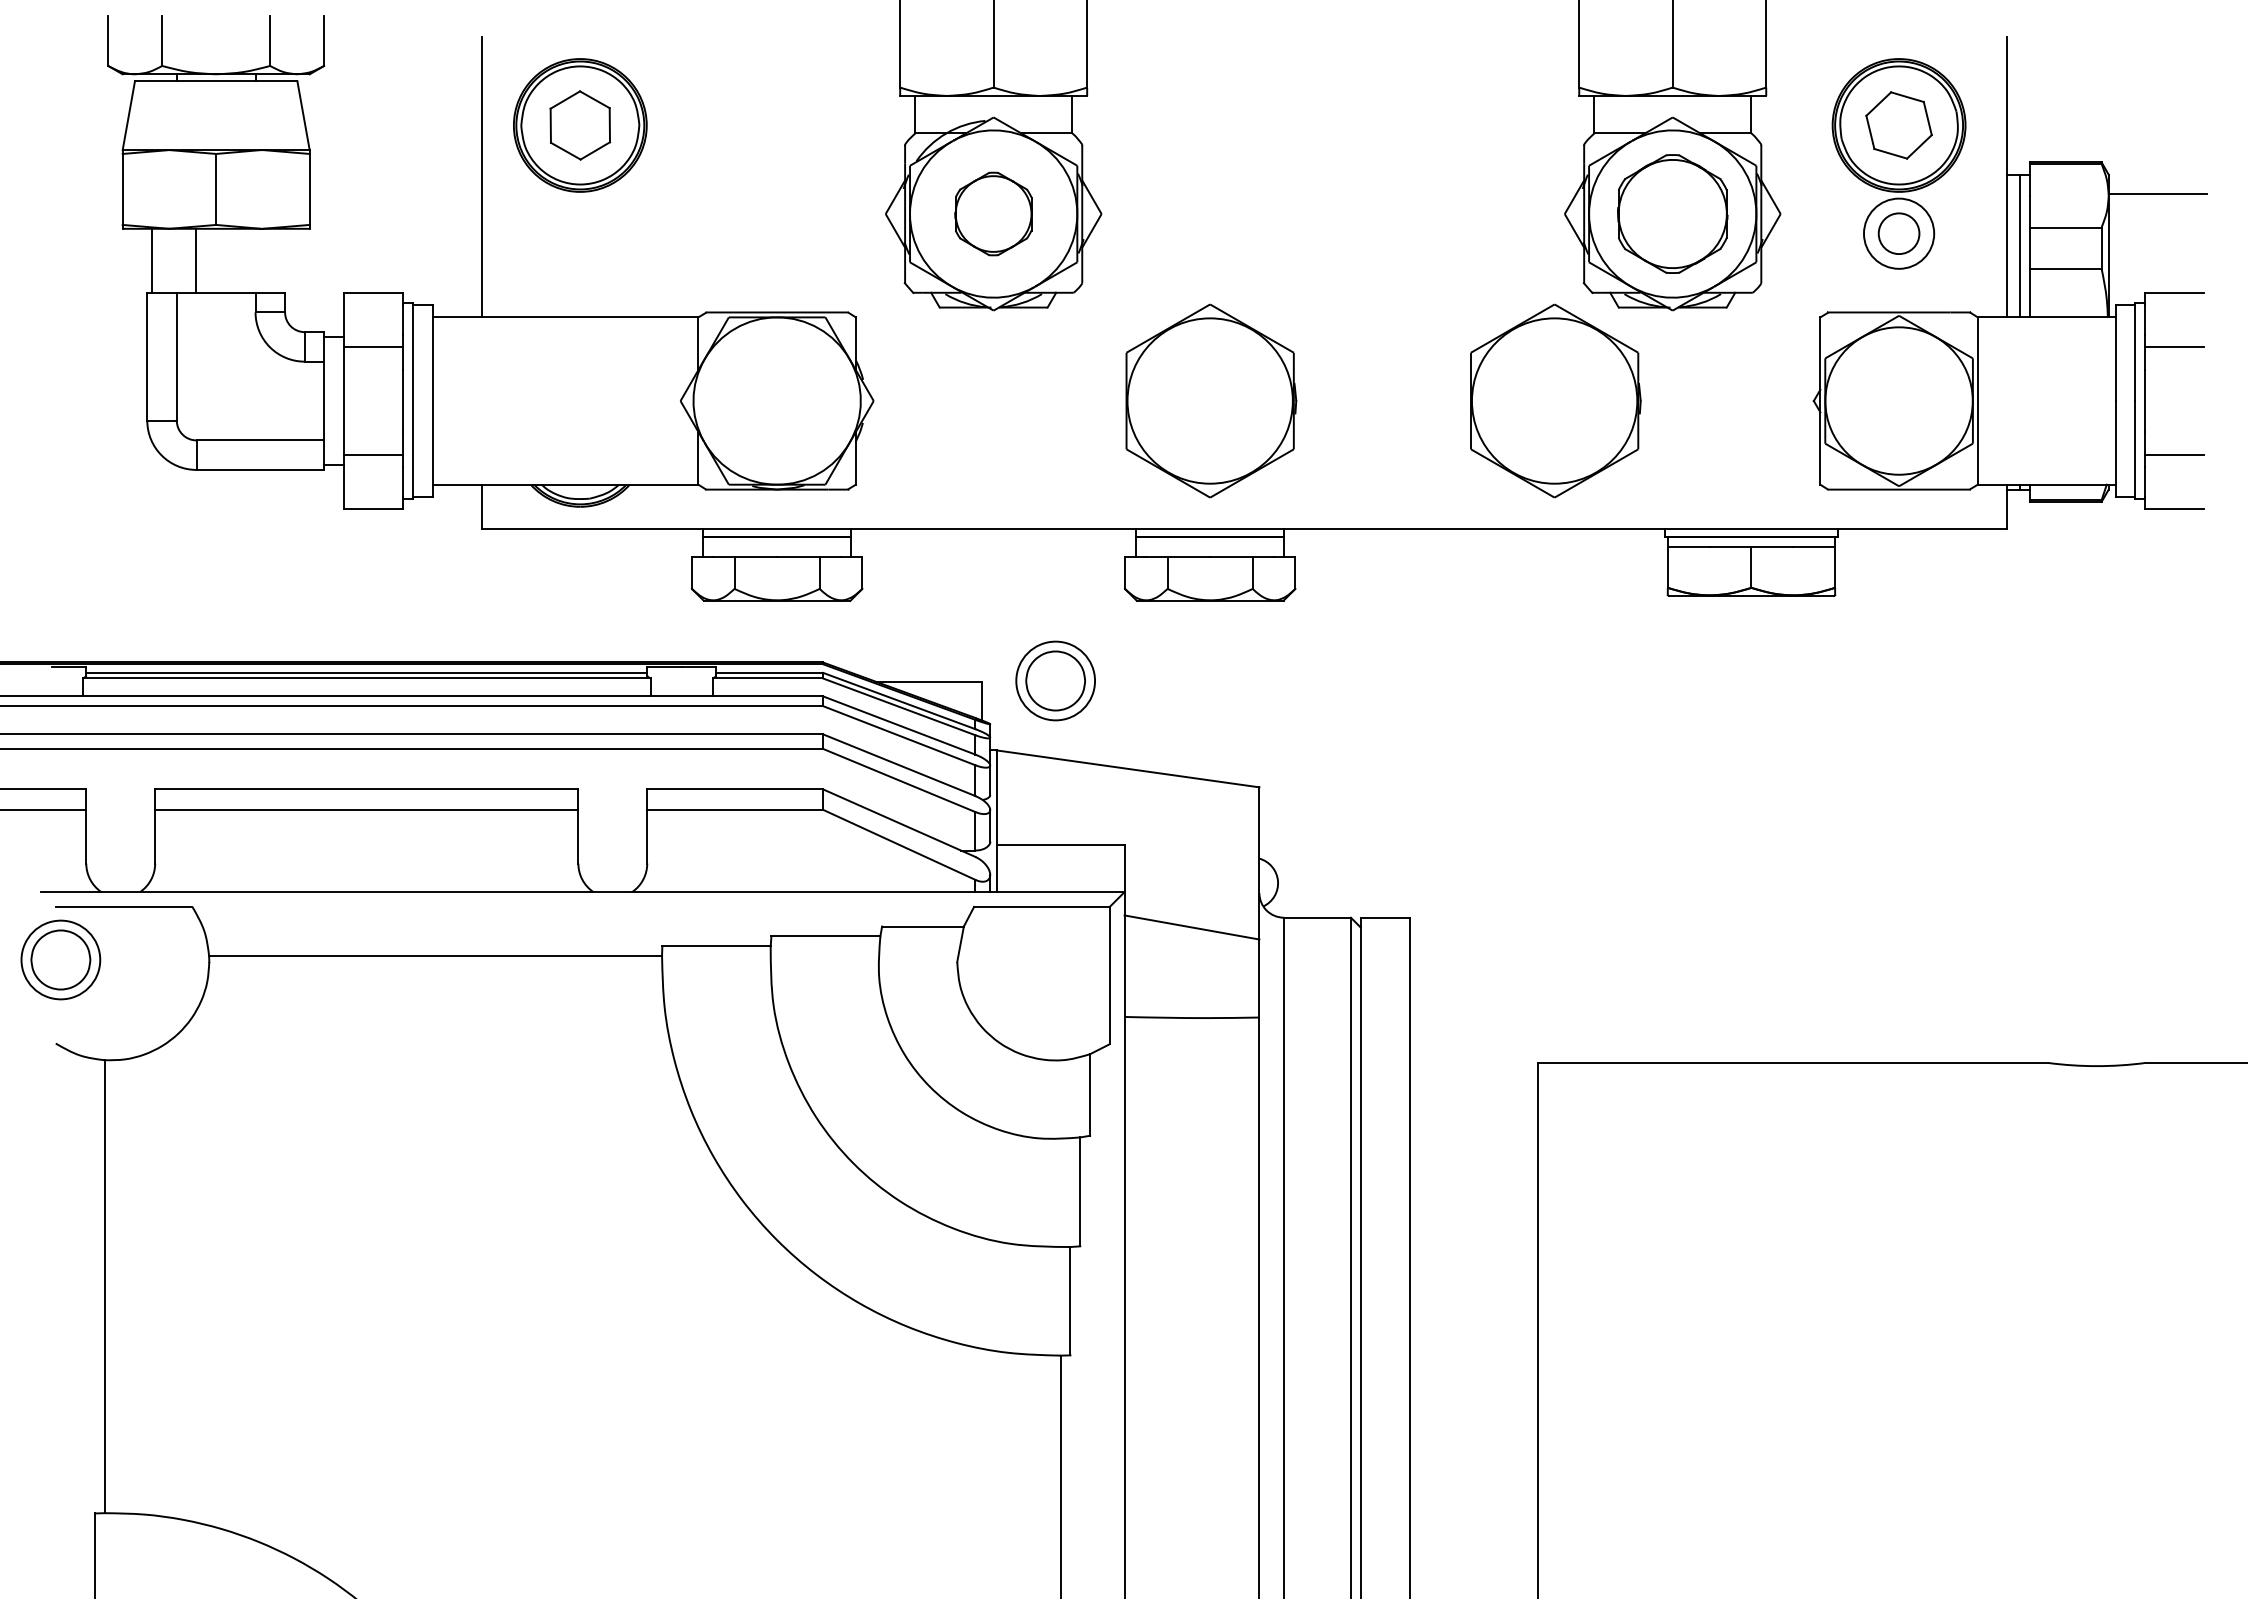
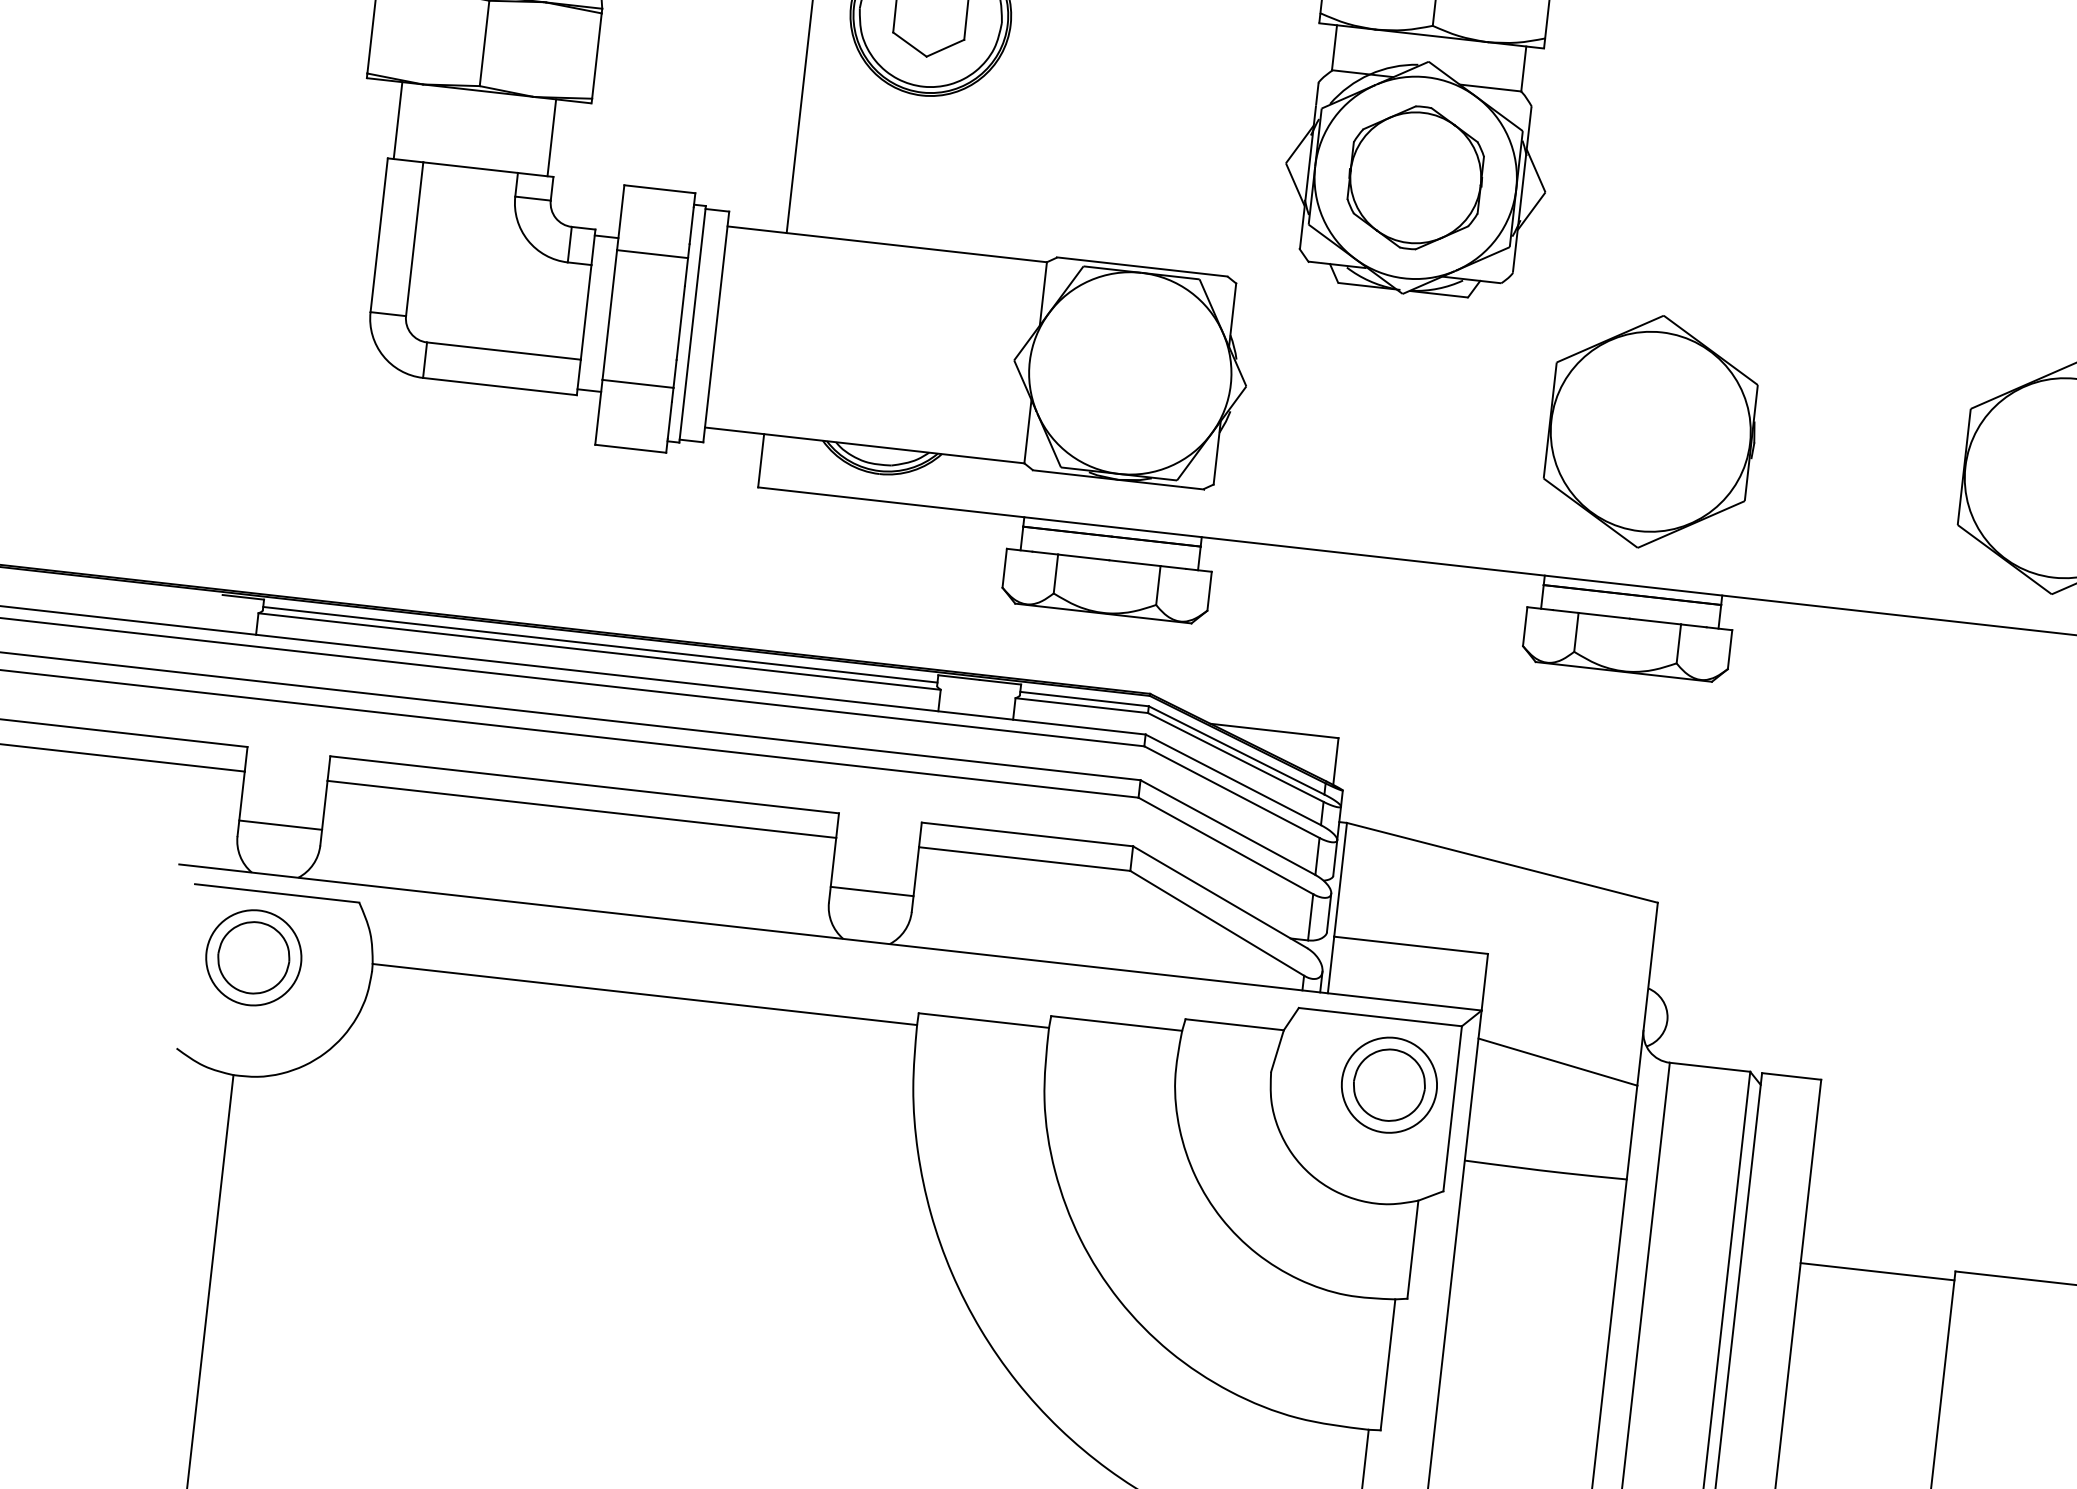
part: (993, 213) -> (1415, 177), size x1.43
line: (196, 260) -> (552, 137), moved
part: (1055, 680) -> (1389, 1084), moved
line: (120, 850) -> (280, 825), added
line: (612, 850) -> (871, 891), added
part: (60, 959) -> (253, 957), moved
line: (1473, 1070) -> (1877, 1271), added

